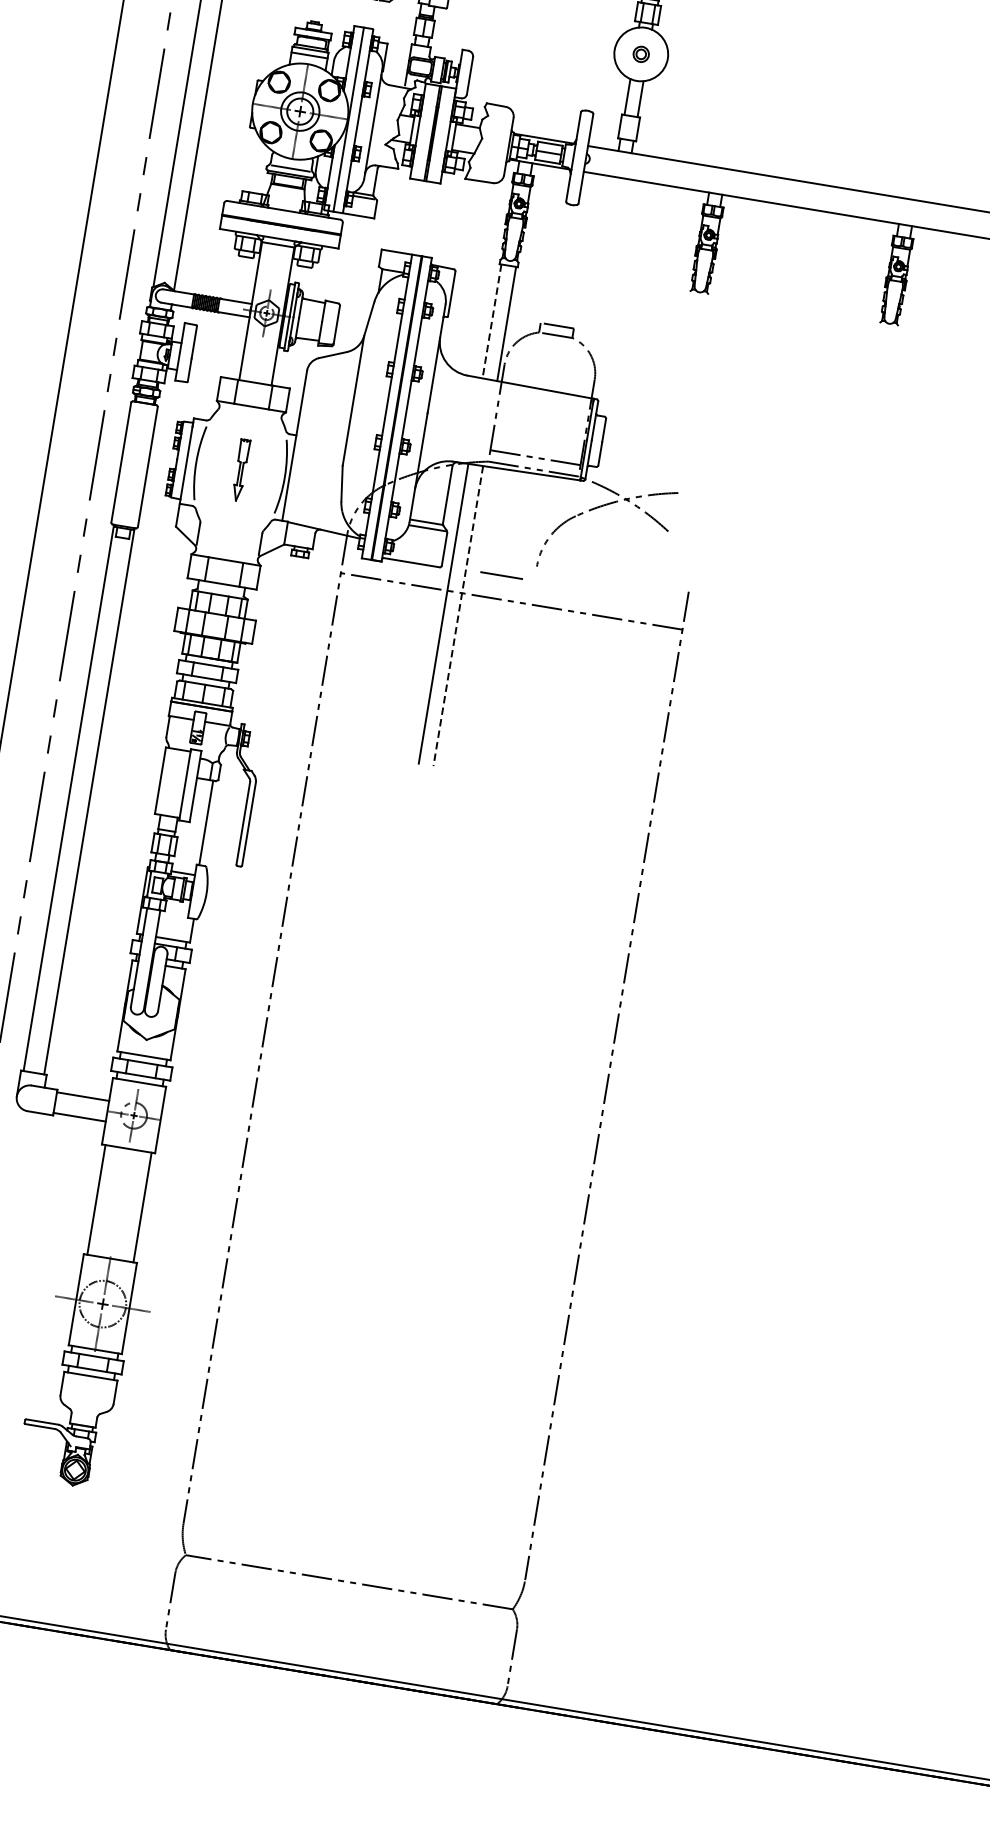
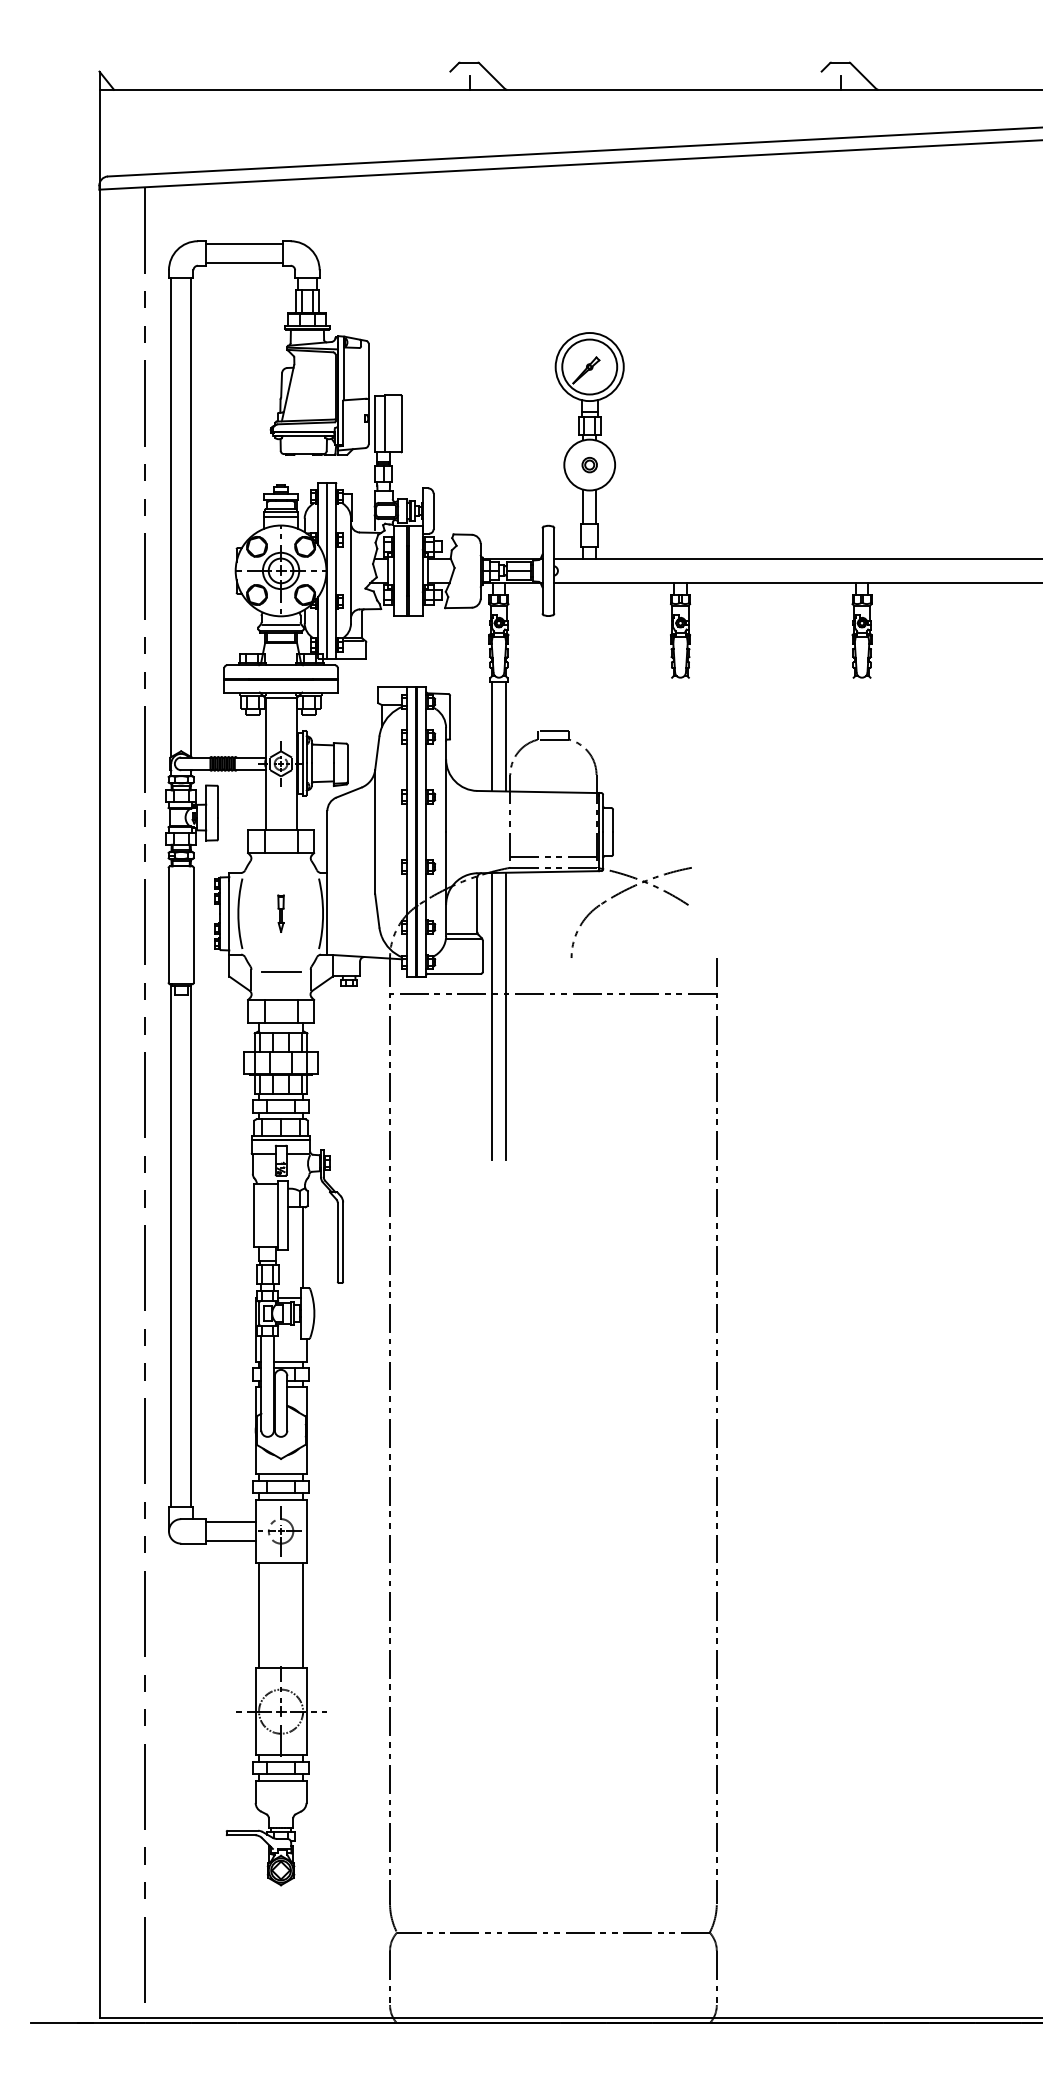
line: (491, 322) -> (491, 737), dashed -> solid
part: (240, 469) -> (280, 913), size x0.62
line: (502, 575) -> (281, 971), moved
line: (457, 616) -> (505, 1016), dashed -> solid

